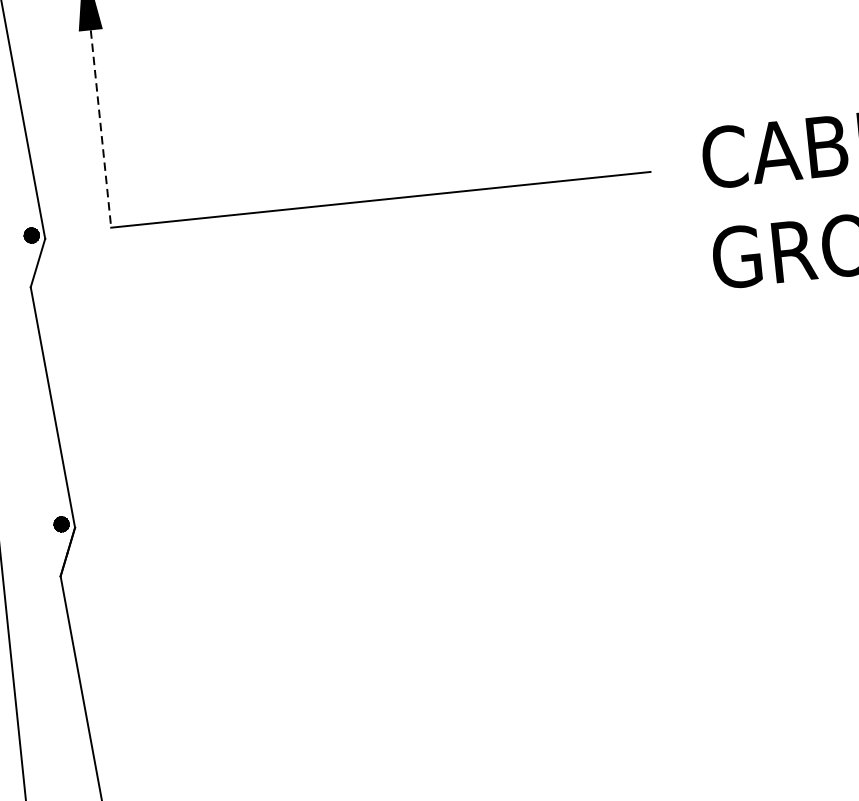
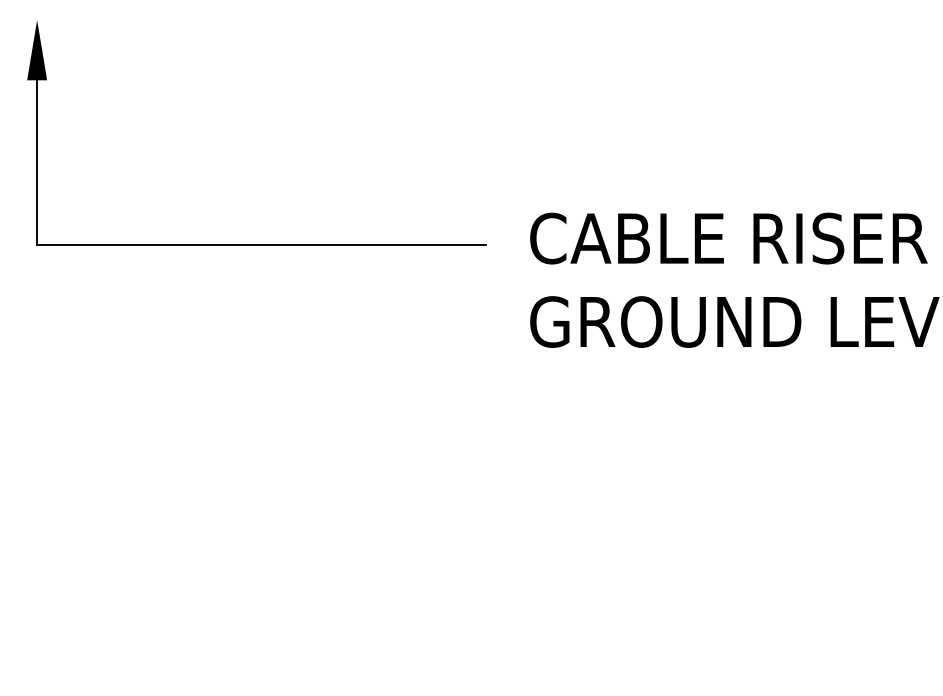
line: (101, 129) -> (37, 162), dashed -> solid

